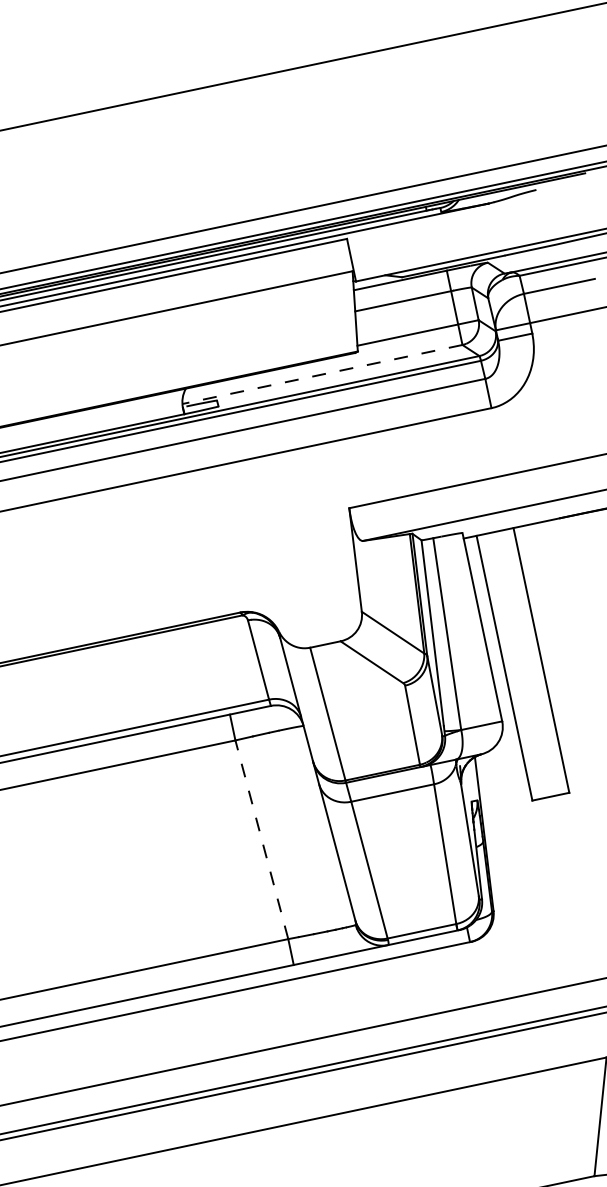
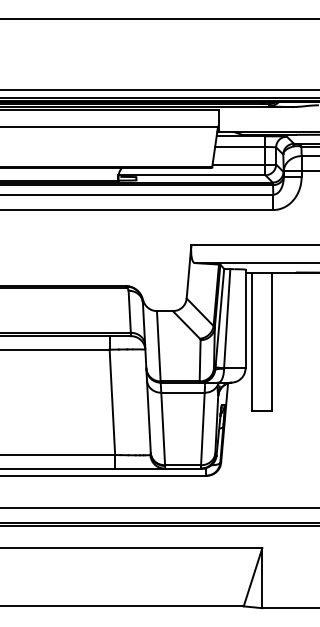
line: (321, 375) -> (191, 175), dashed -> solid
line: (262, 839) -> (112, 402), dashed -> solid

